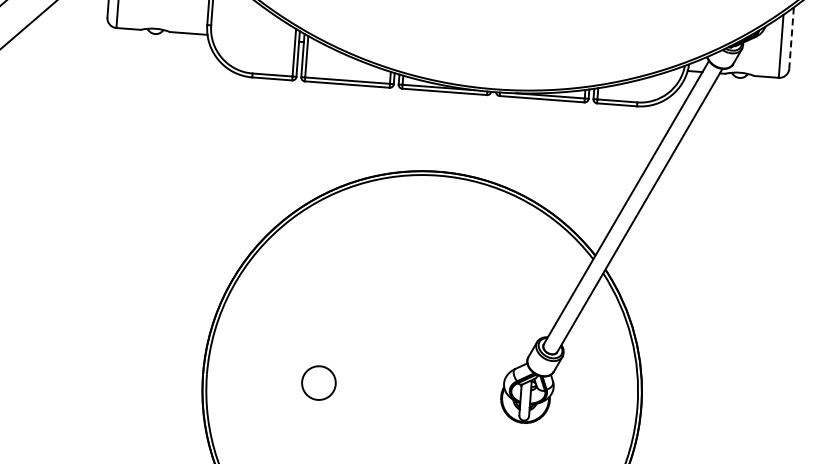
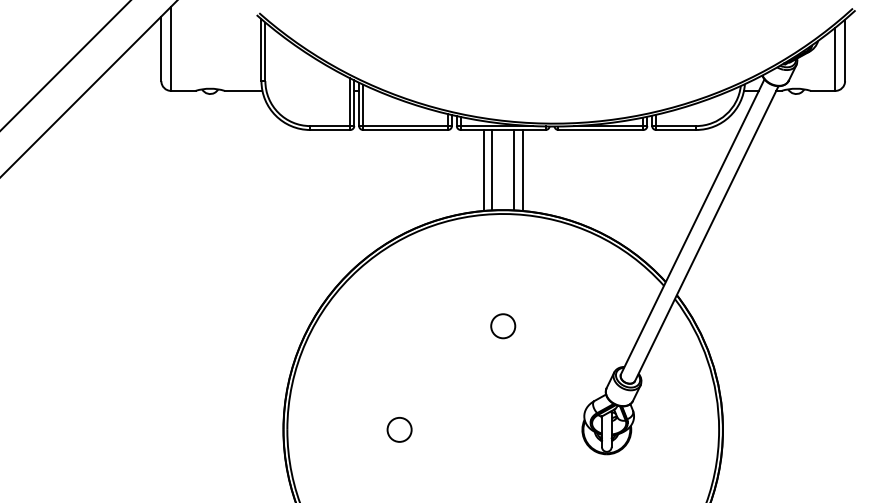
line: (791, 38) -> (845, 50), dashed -> solid
line: (421, 130) -> (483, 170), added
line: (430, 131) -> (492, 170), added
line: (451, 133) -> (513, 170), added
line: (460, 133) -> (522, 170), added
circle: (430, 287) -> (503, 326), added
circle: (318, 382) -> (399, 429), size x0.71

